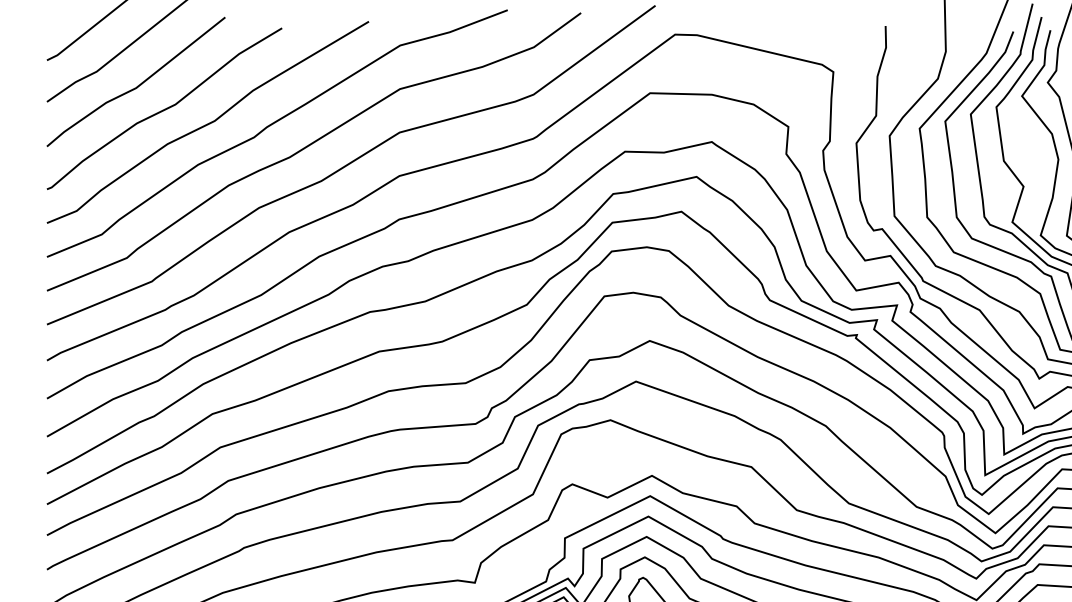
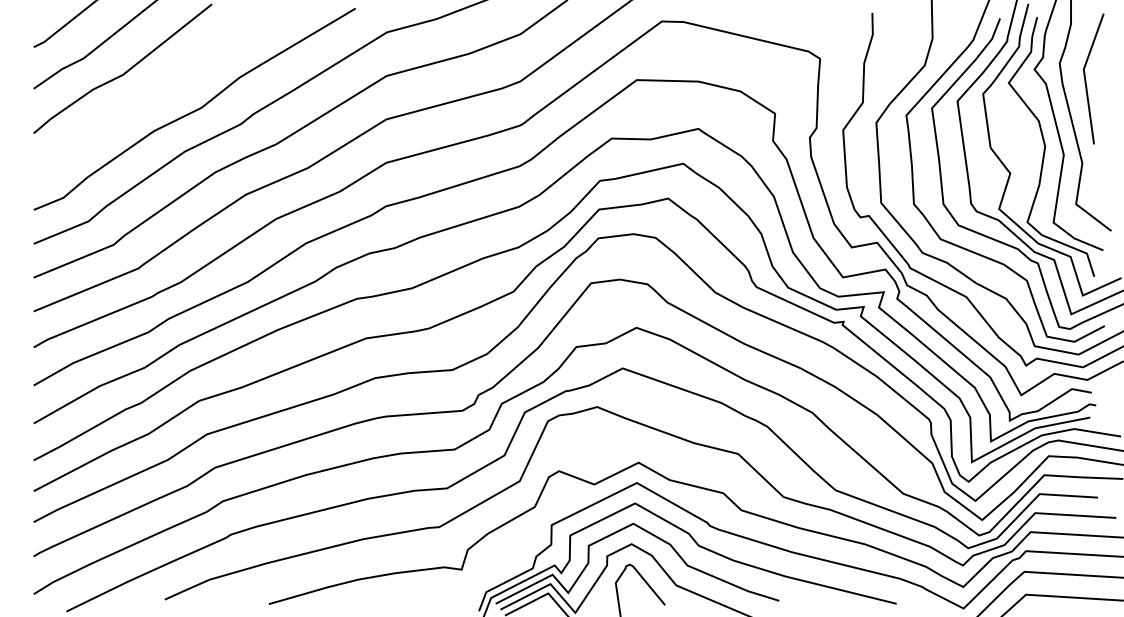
curve: (164, 108) -> (151, 95), removed

